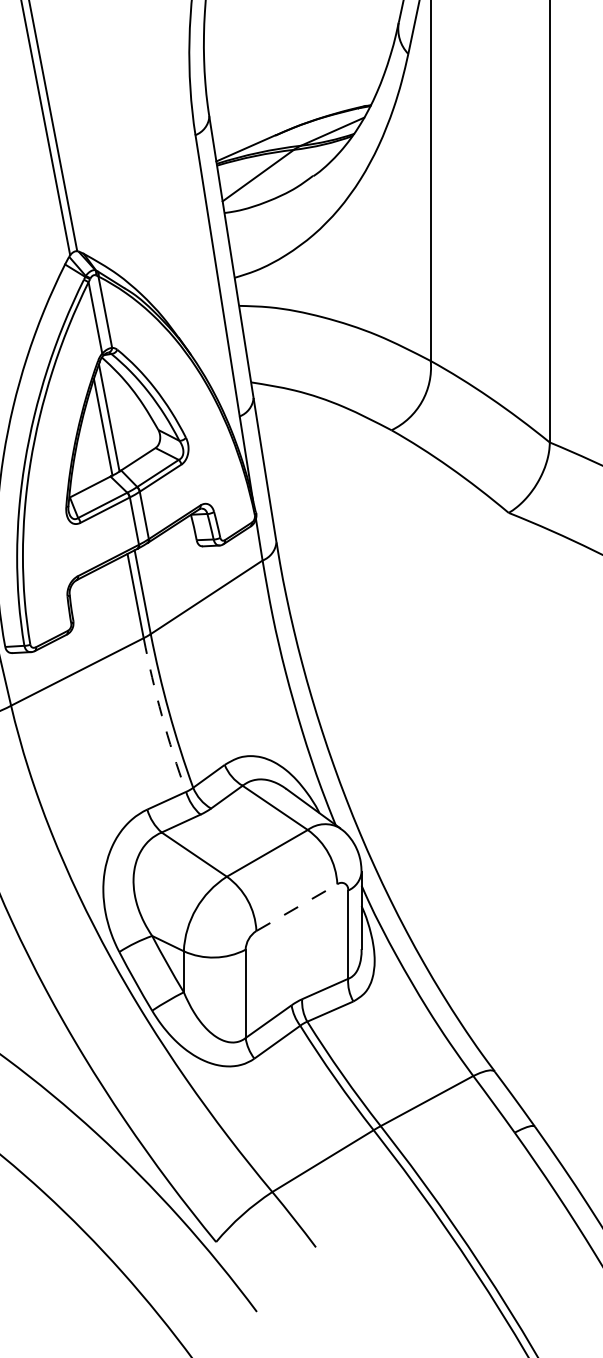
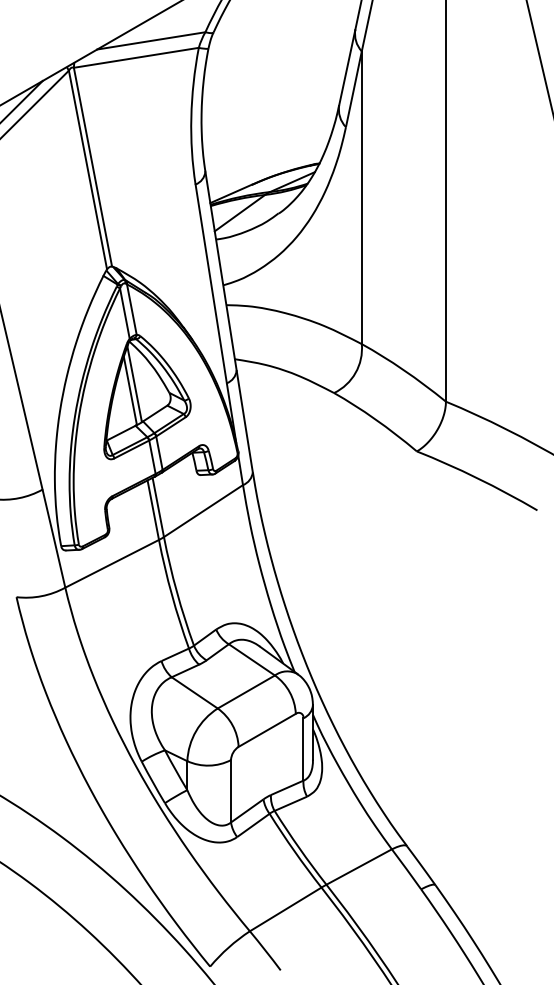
arc: (161, 715) -> (171, 594), dashed -> solid
line: (297, 907) -> (267, 730), dashed -> solid

